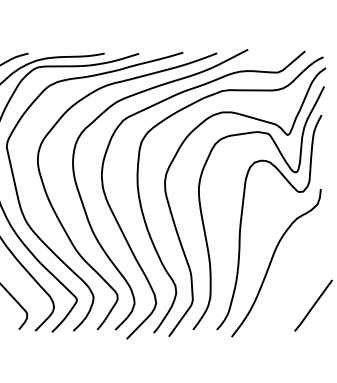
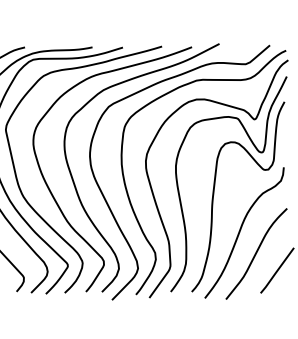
curve: (290, 286) -> (256, 253), added

